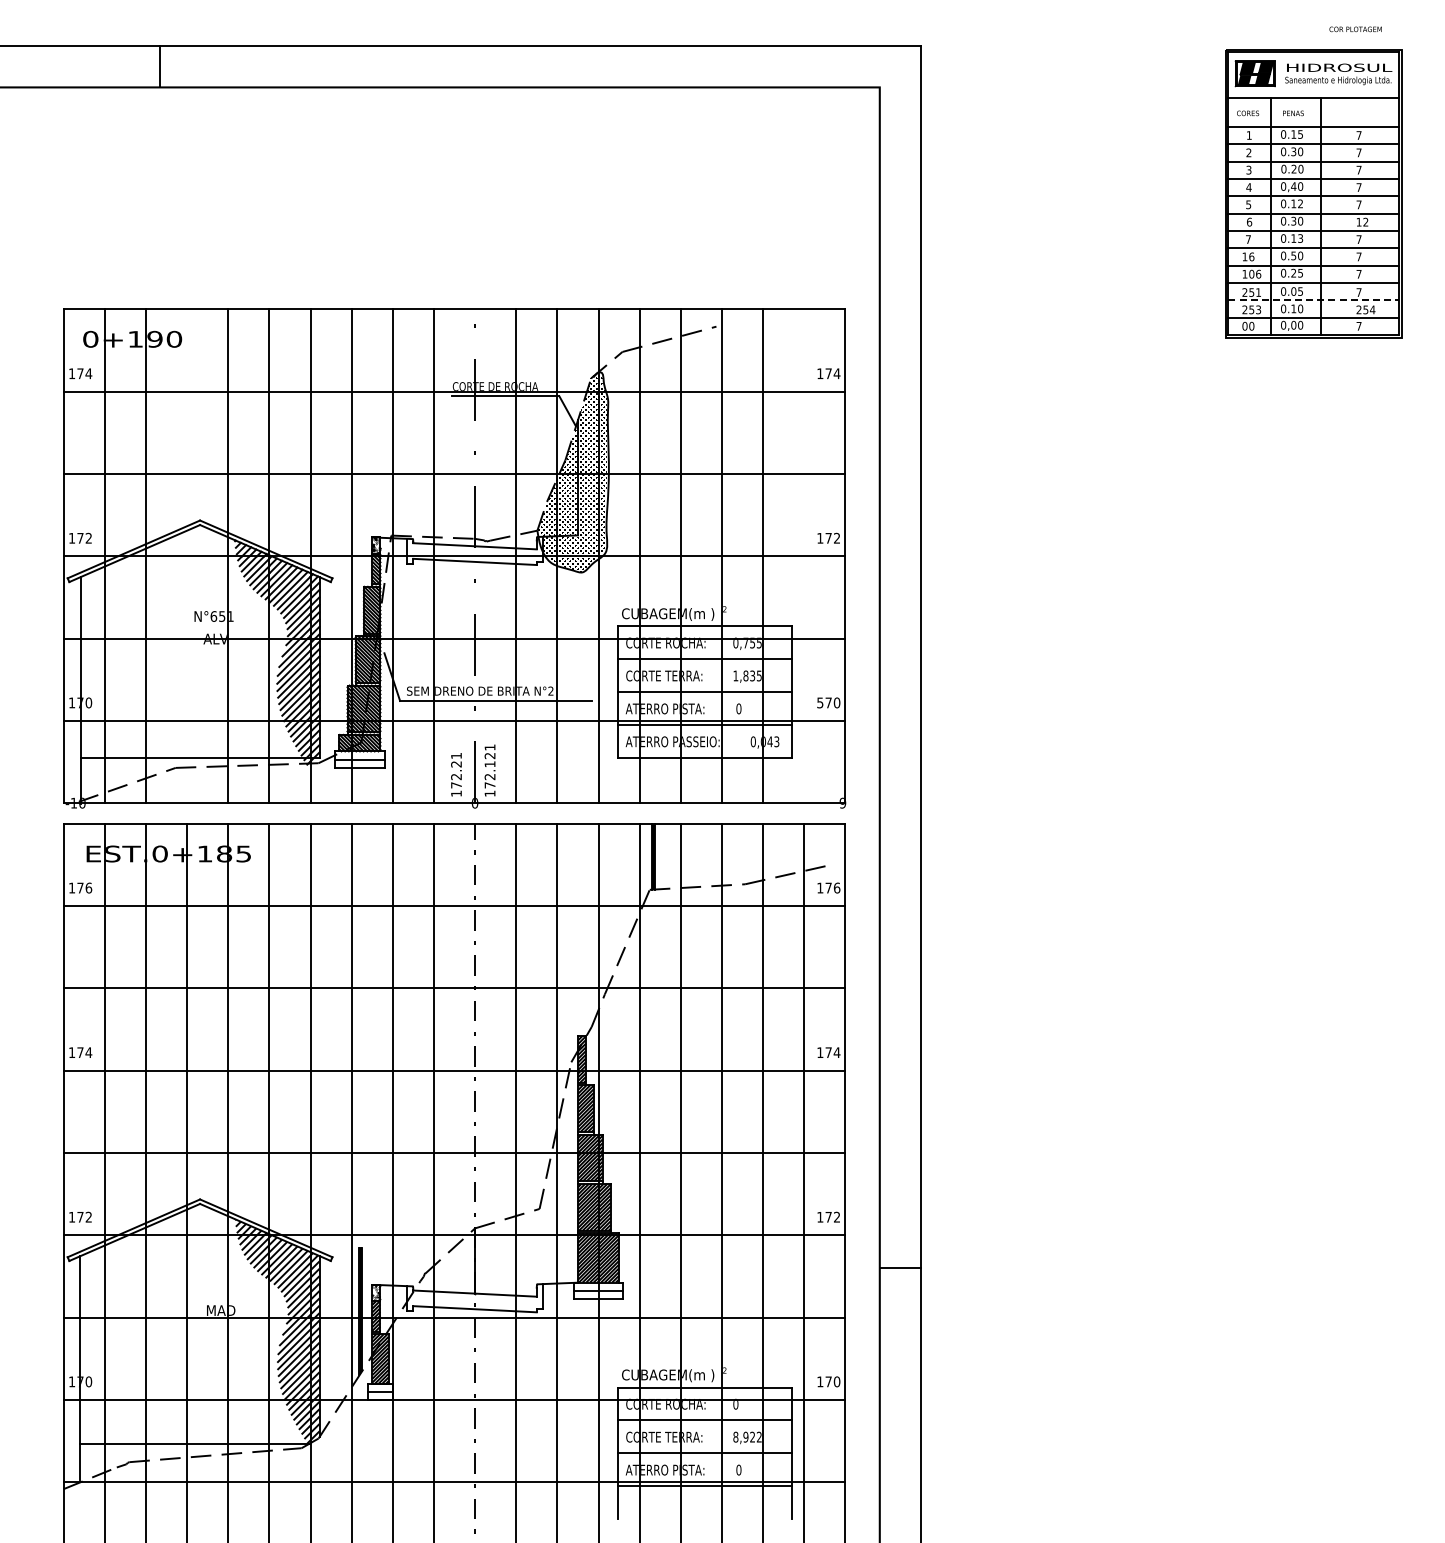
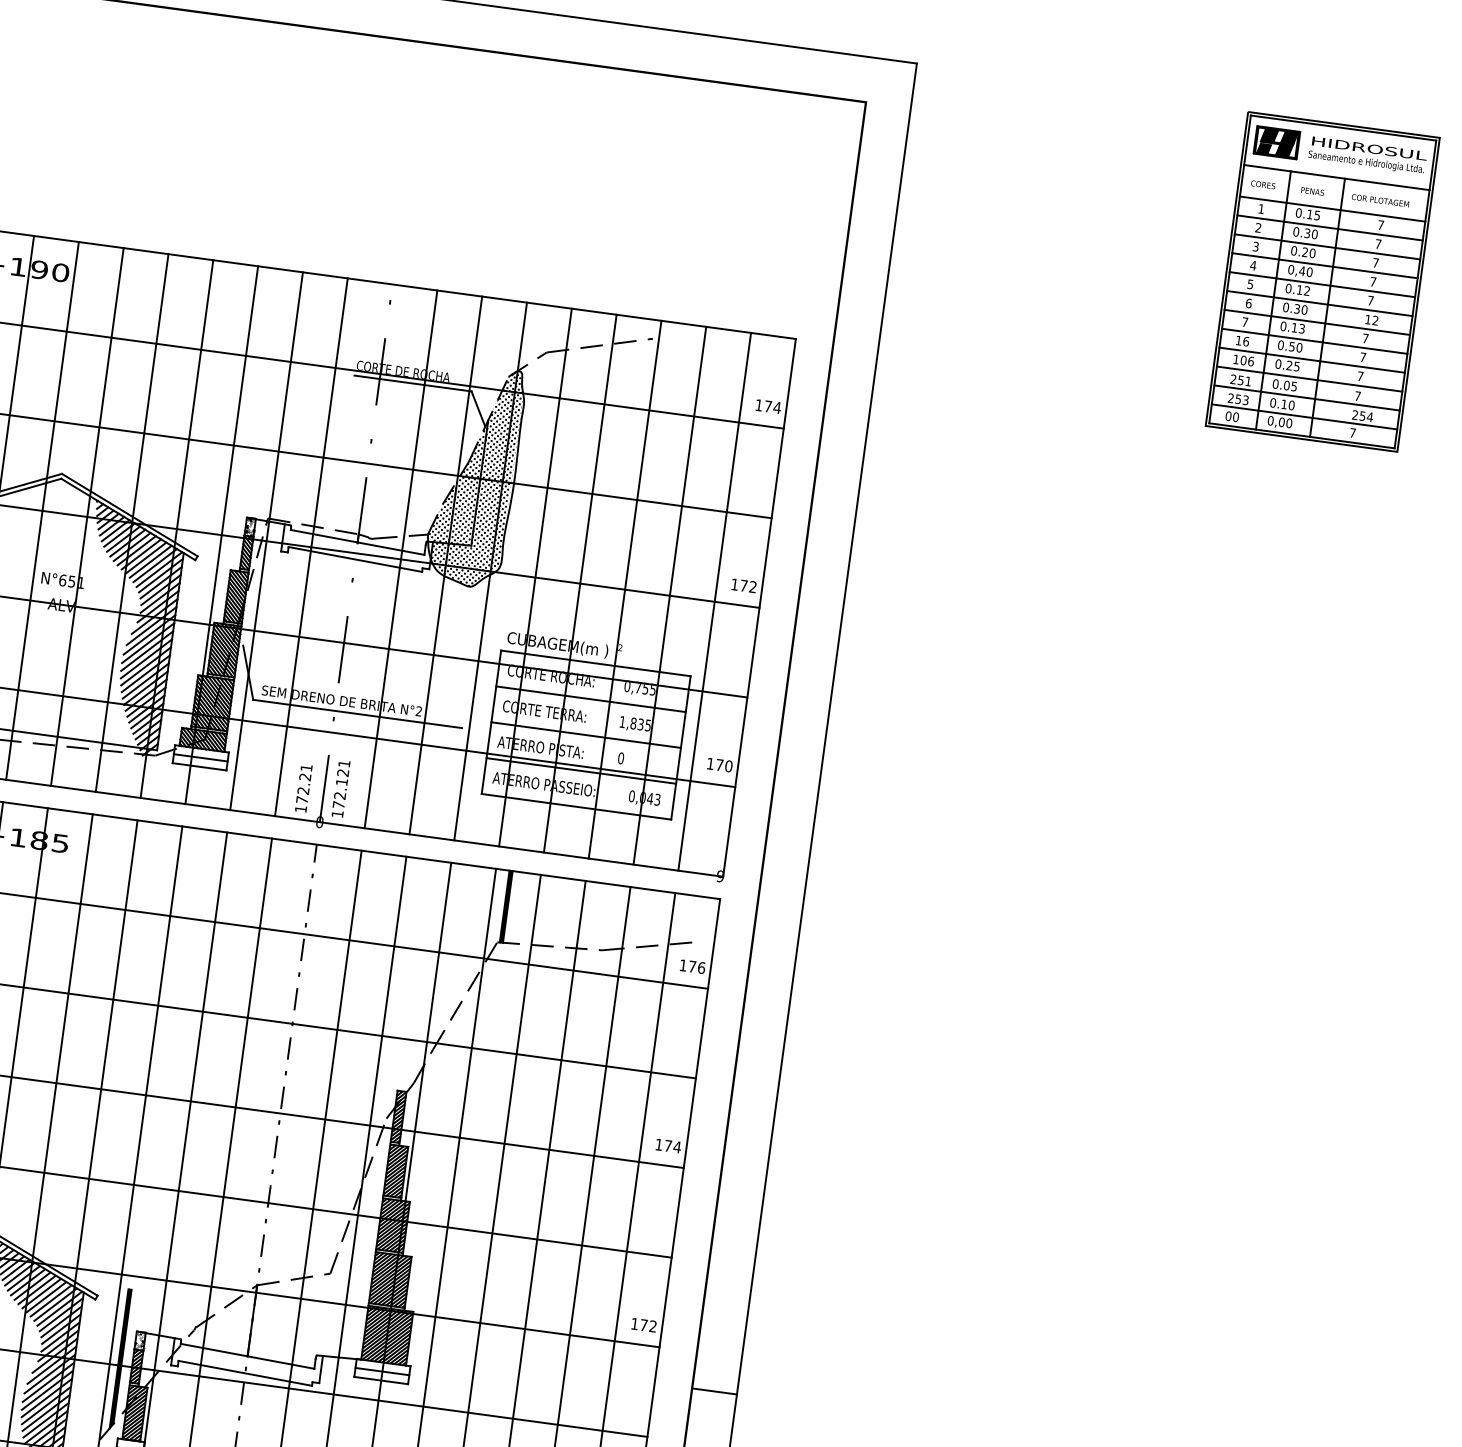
text: (1355, 29) -> (1380, 200), moved
line: (1314, 300) -> (1308, 398), dashed -> solid
line: (187, 556) -> (42, 511), added
line: (804, 556) -> (714, 602), added
text: (820, 702) -> (710, 763), 570 -> 170

